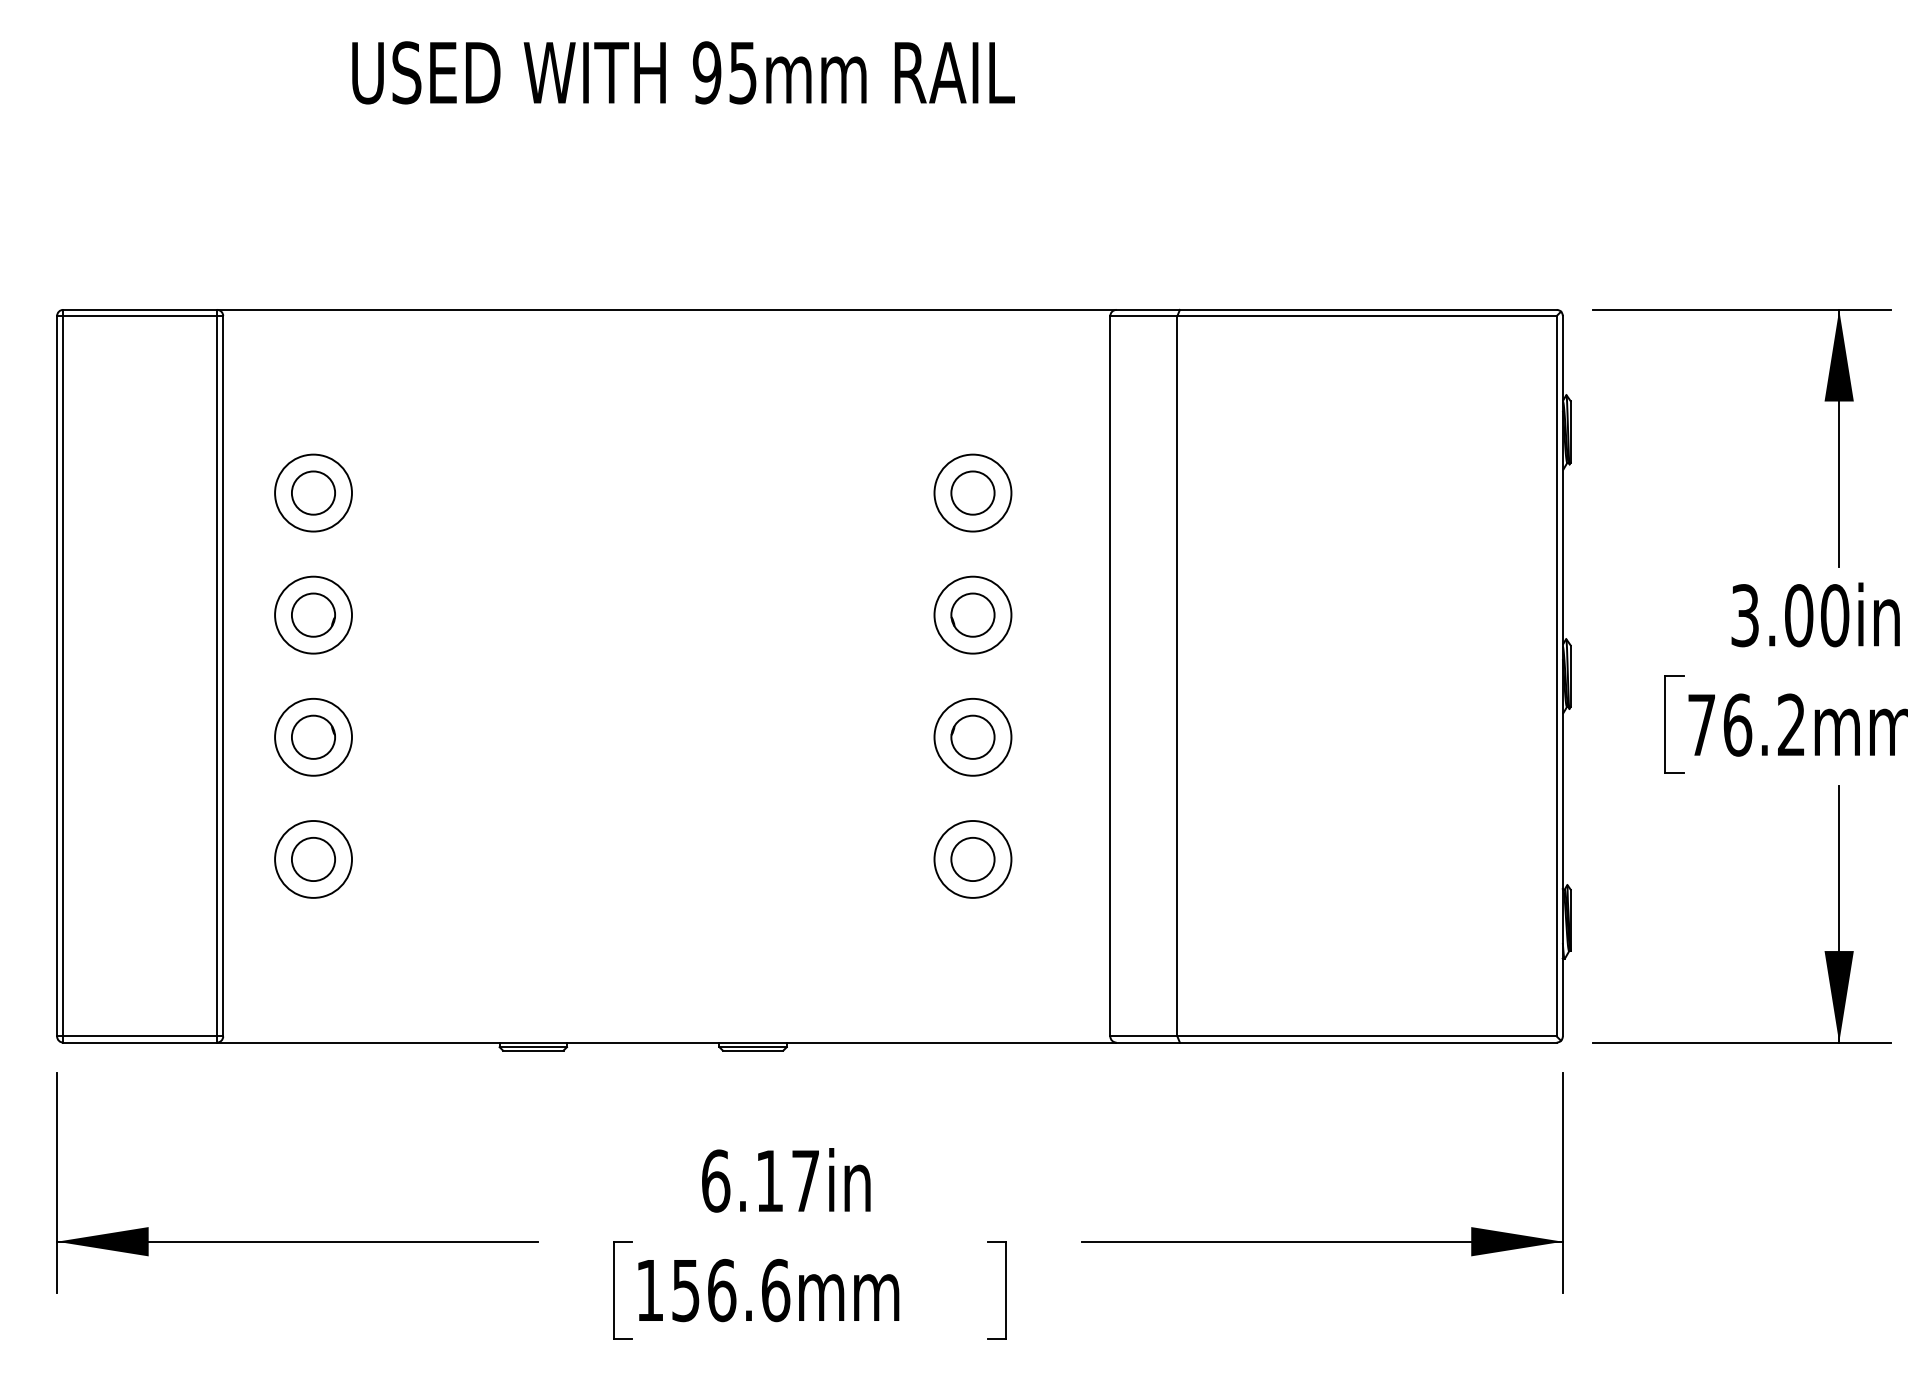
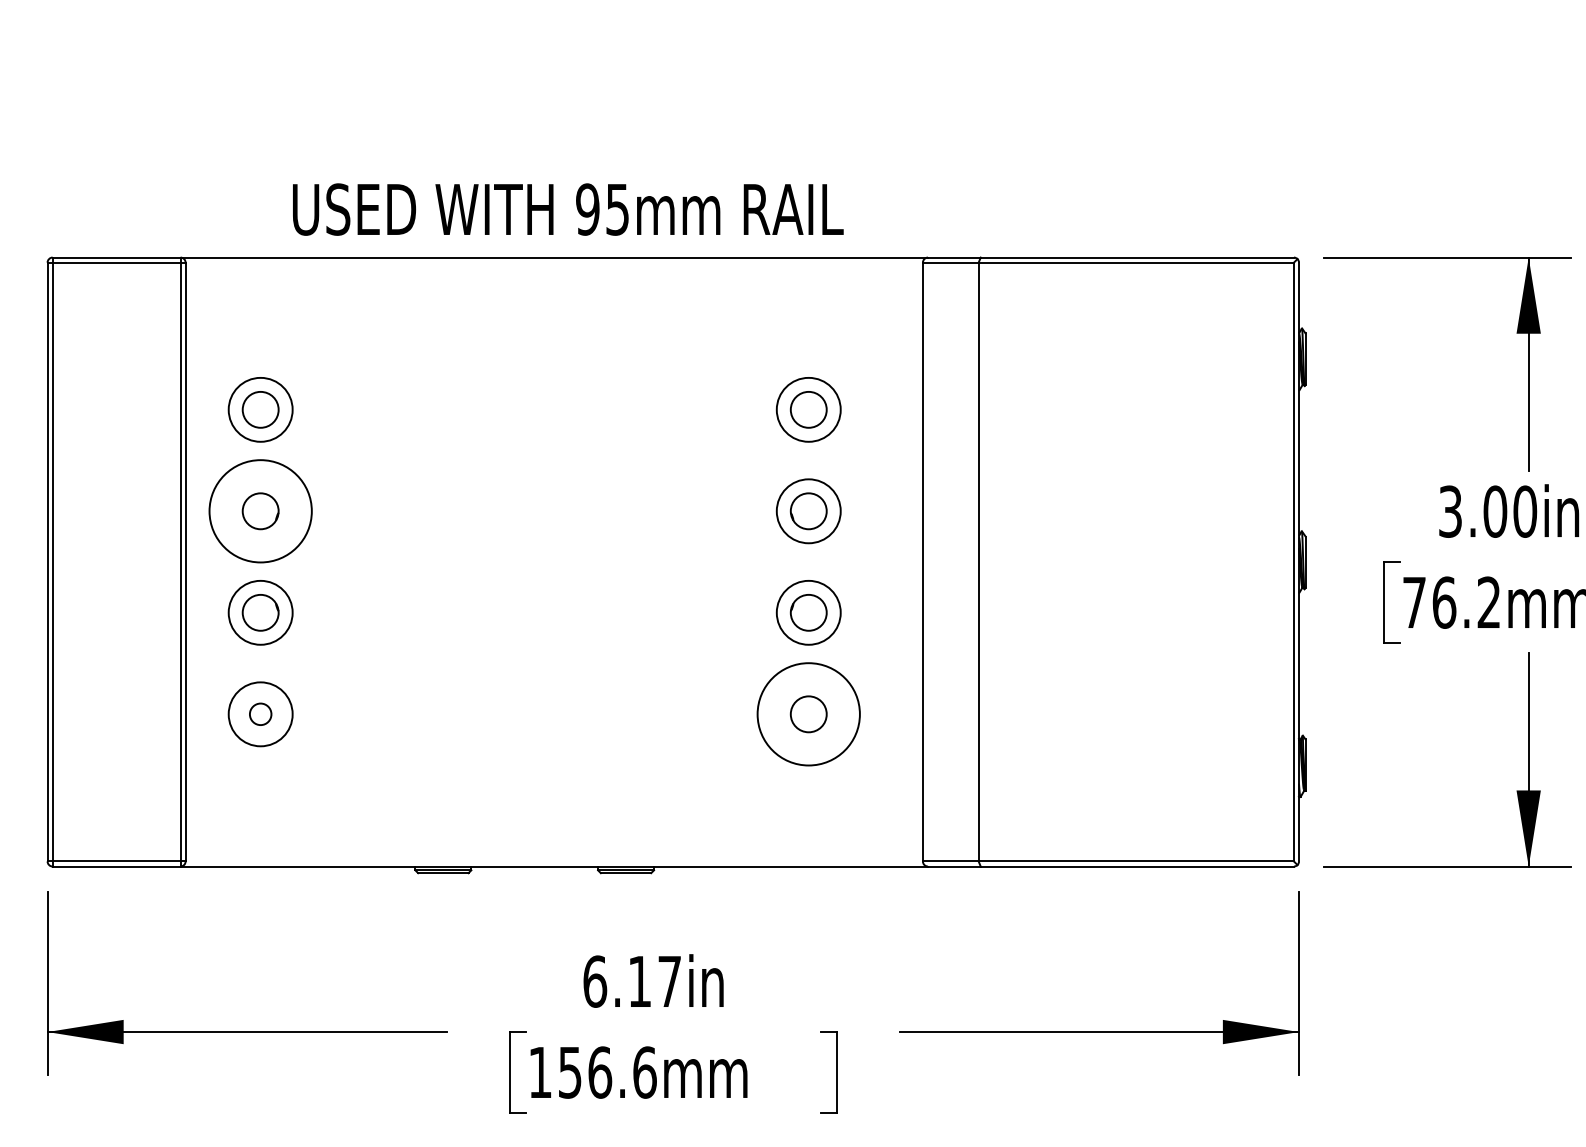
text: (683, 72) -> (568, 209), moved
circle: (313, 615) -> (260, 511), size x1.6
circle: (313, 859) -> (260, 714), size x0.6
circle: (972, 859) -> (808, 714), size x1.6

